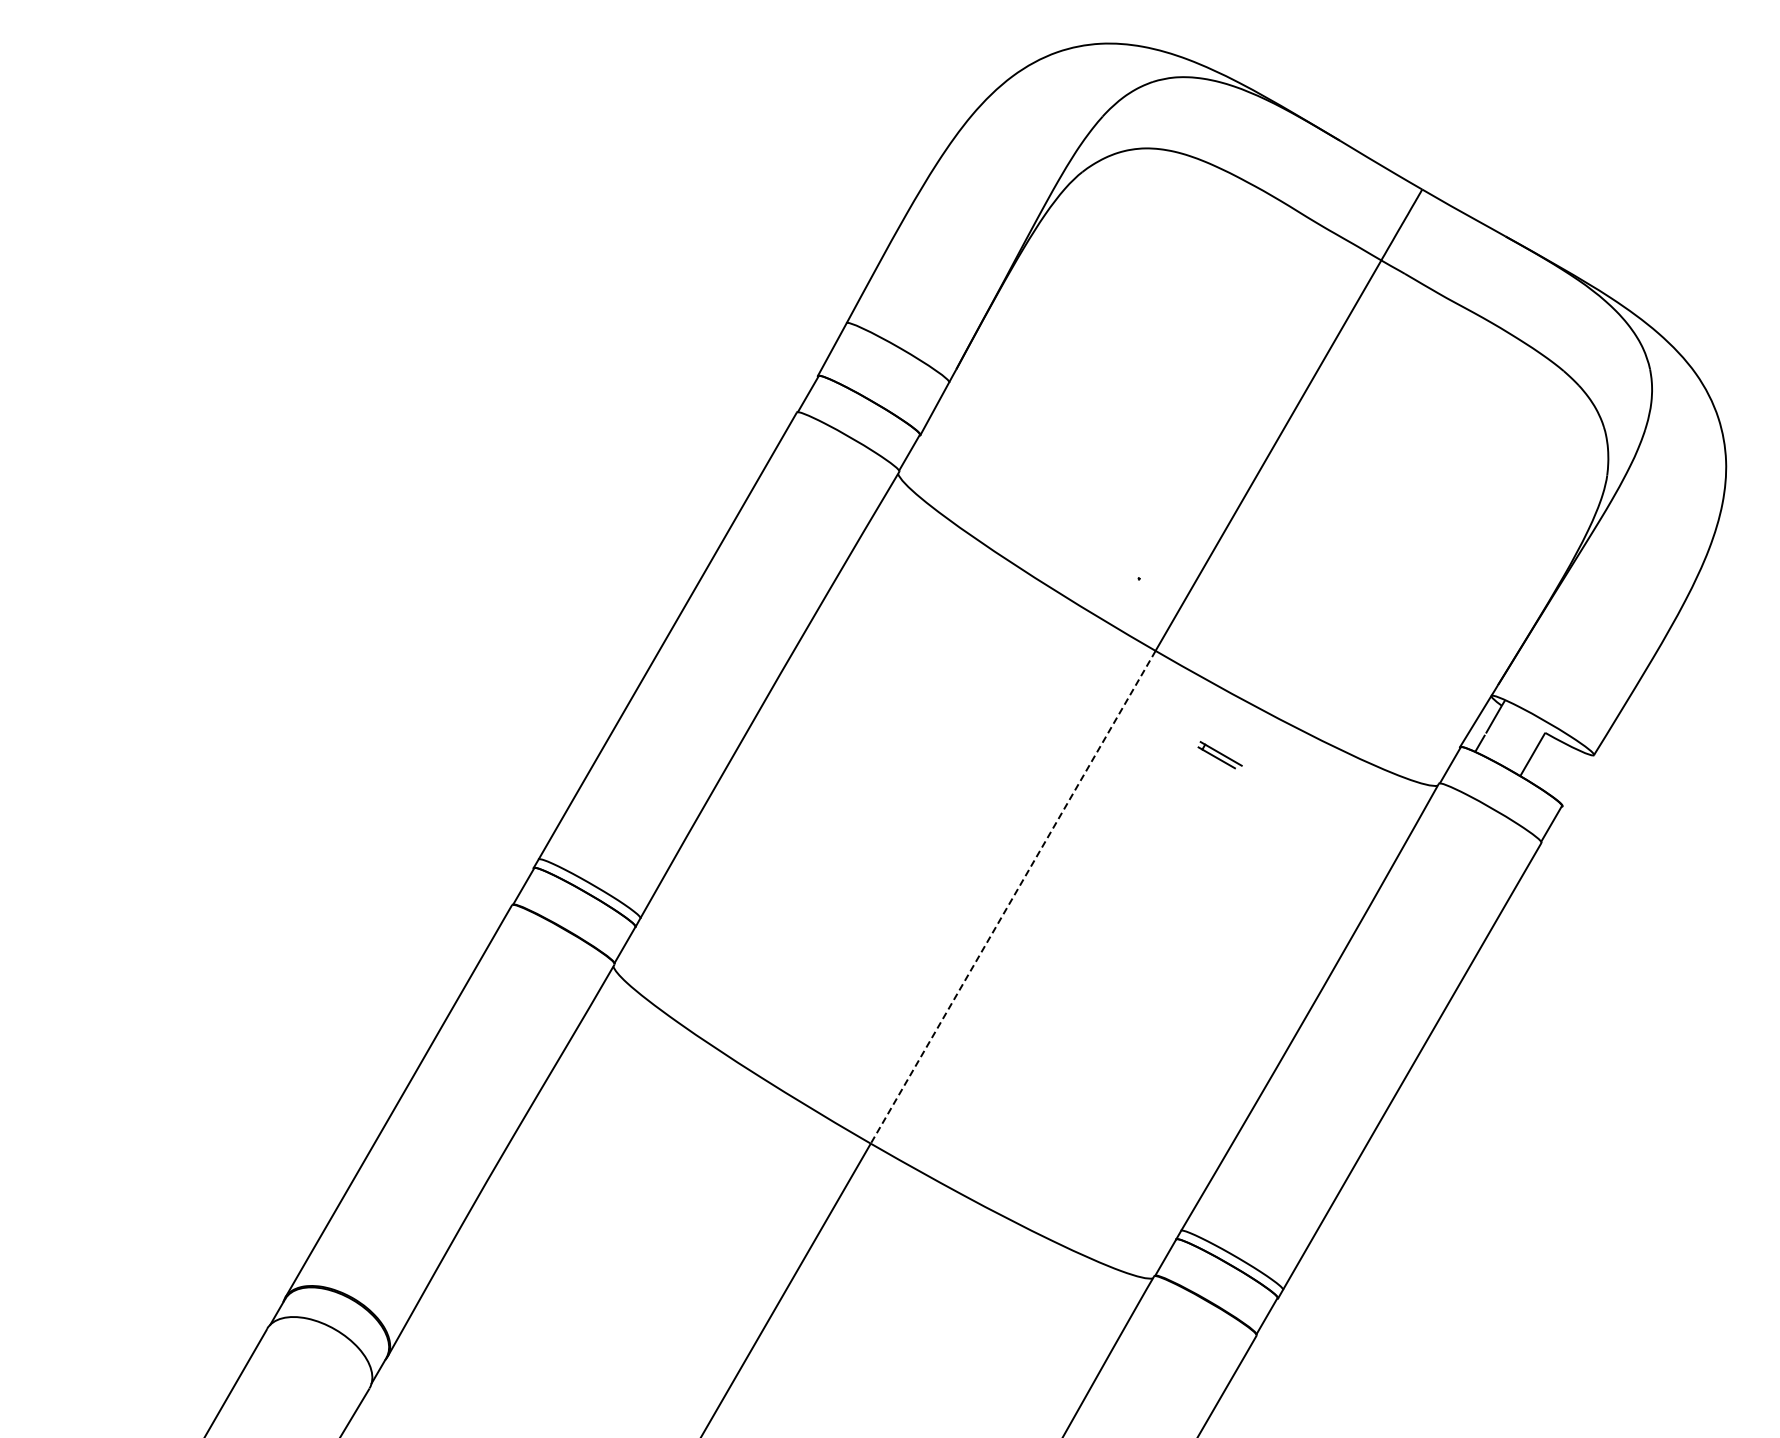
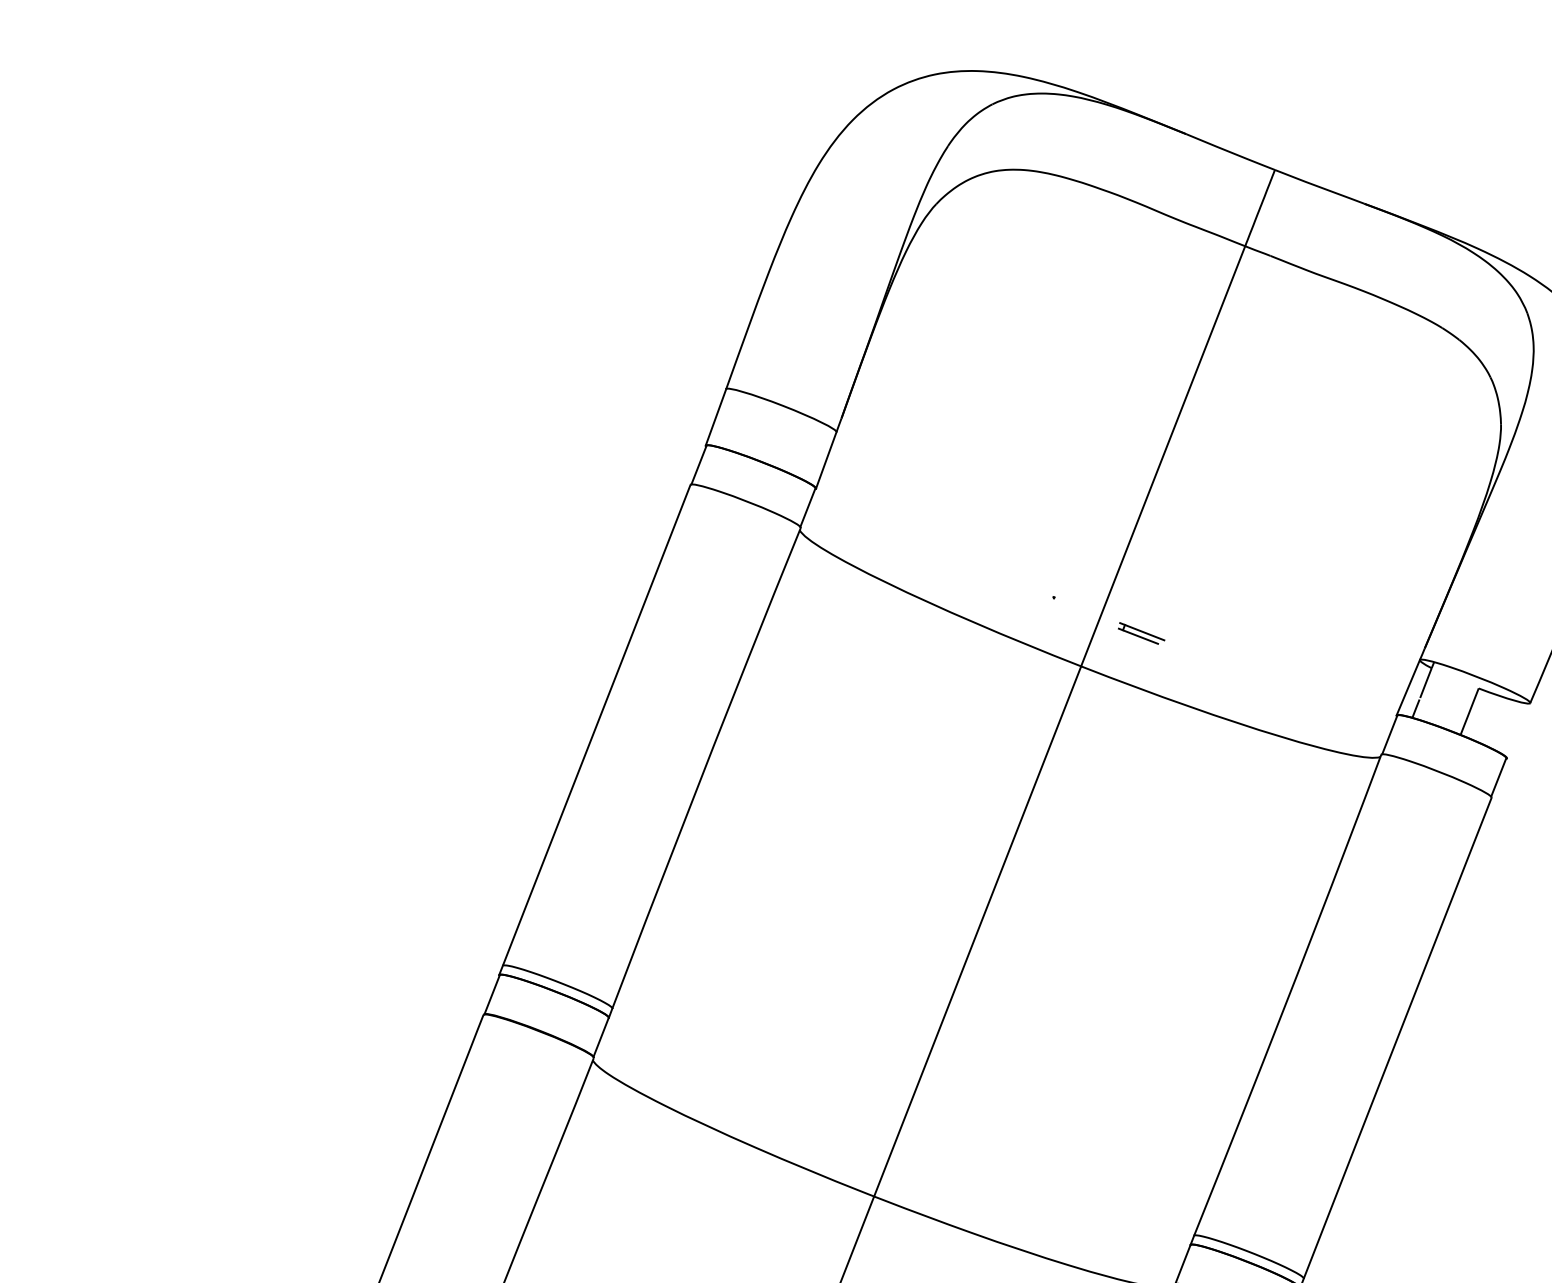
part: (1219, 755) -> (1140, 633), moved
line: (1013, 897) -> (977, 931), dashed -> solid

